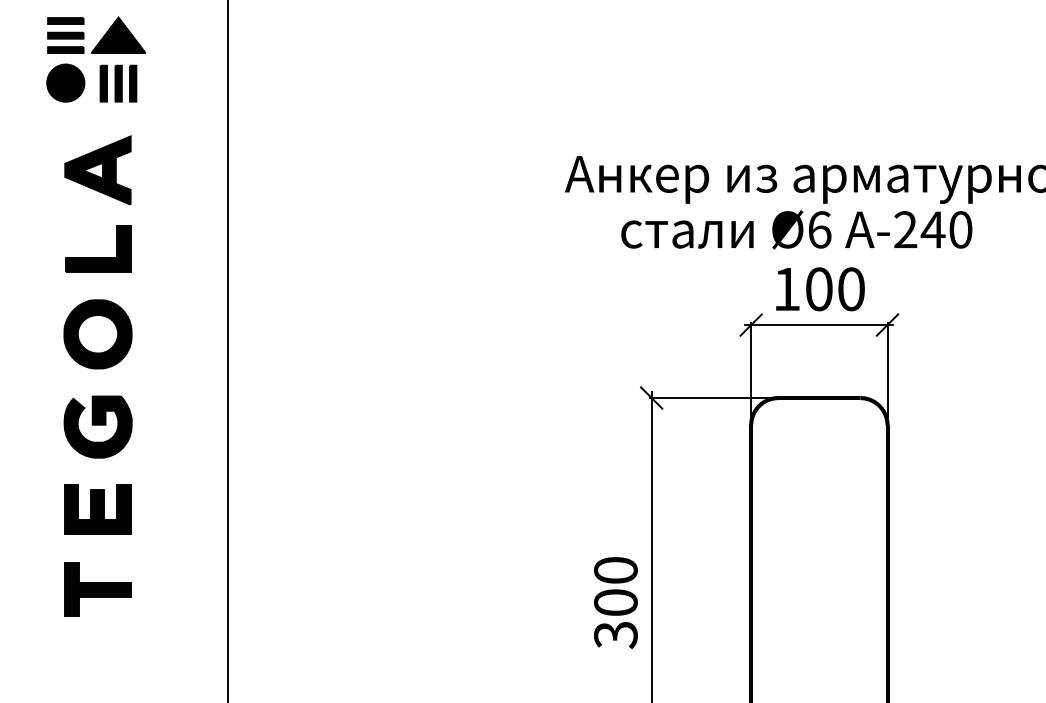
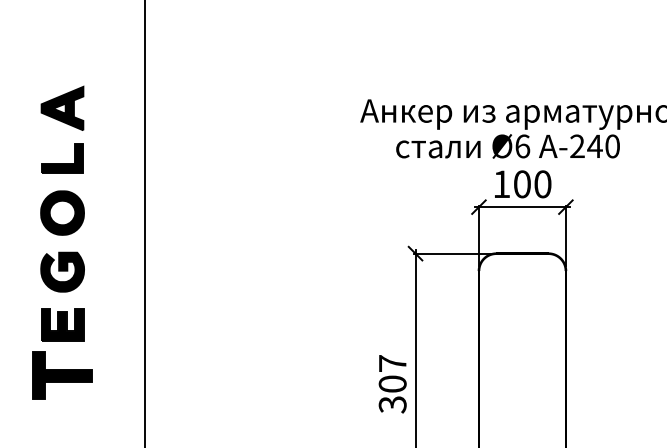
part: (96, 58) -> (61, 37), removed
text: (615, 570) -> (392, 363), 300 -> 307
part: (97, 589) -> (62, 375), size x1.4

